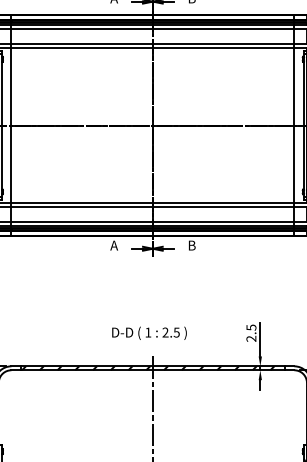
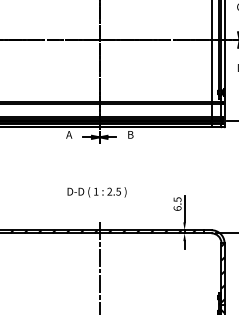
text: (149, 332) -> (97, 191), moved
text: (251, 338) -> (177, 208), 2.5 -> 6.5

